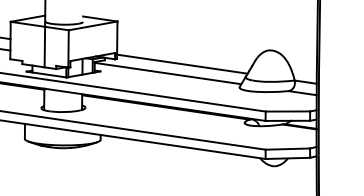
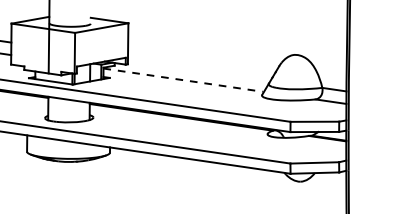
line: (182, 63) -> (199, 69), removed
line: (167, 73) -> (183, 80), solid -> dashed

